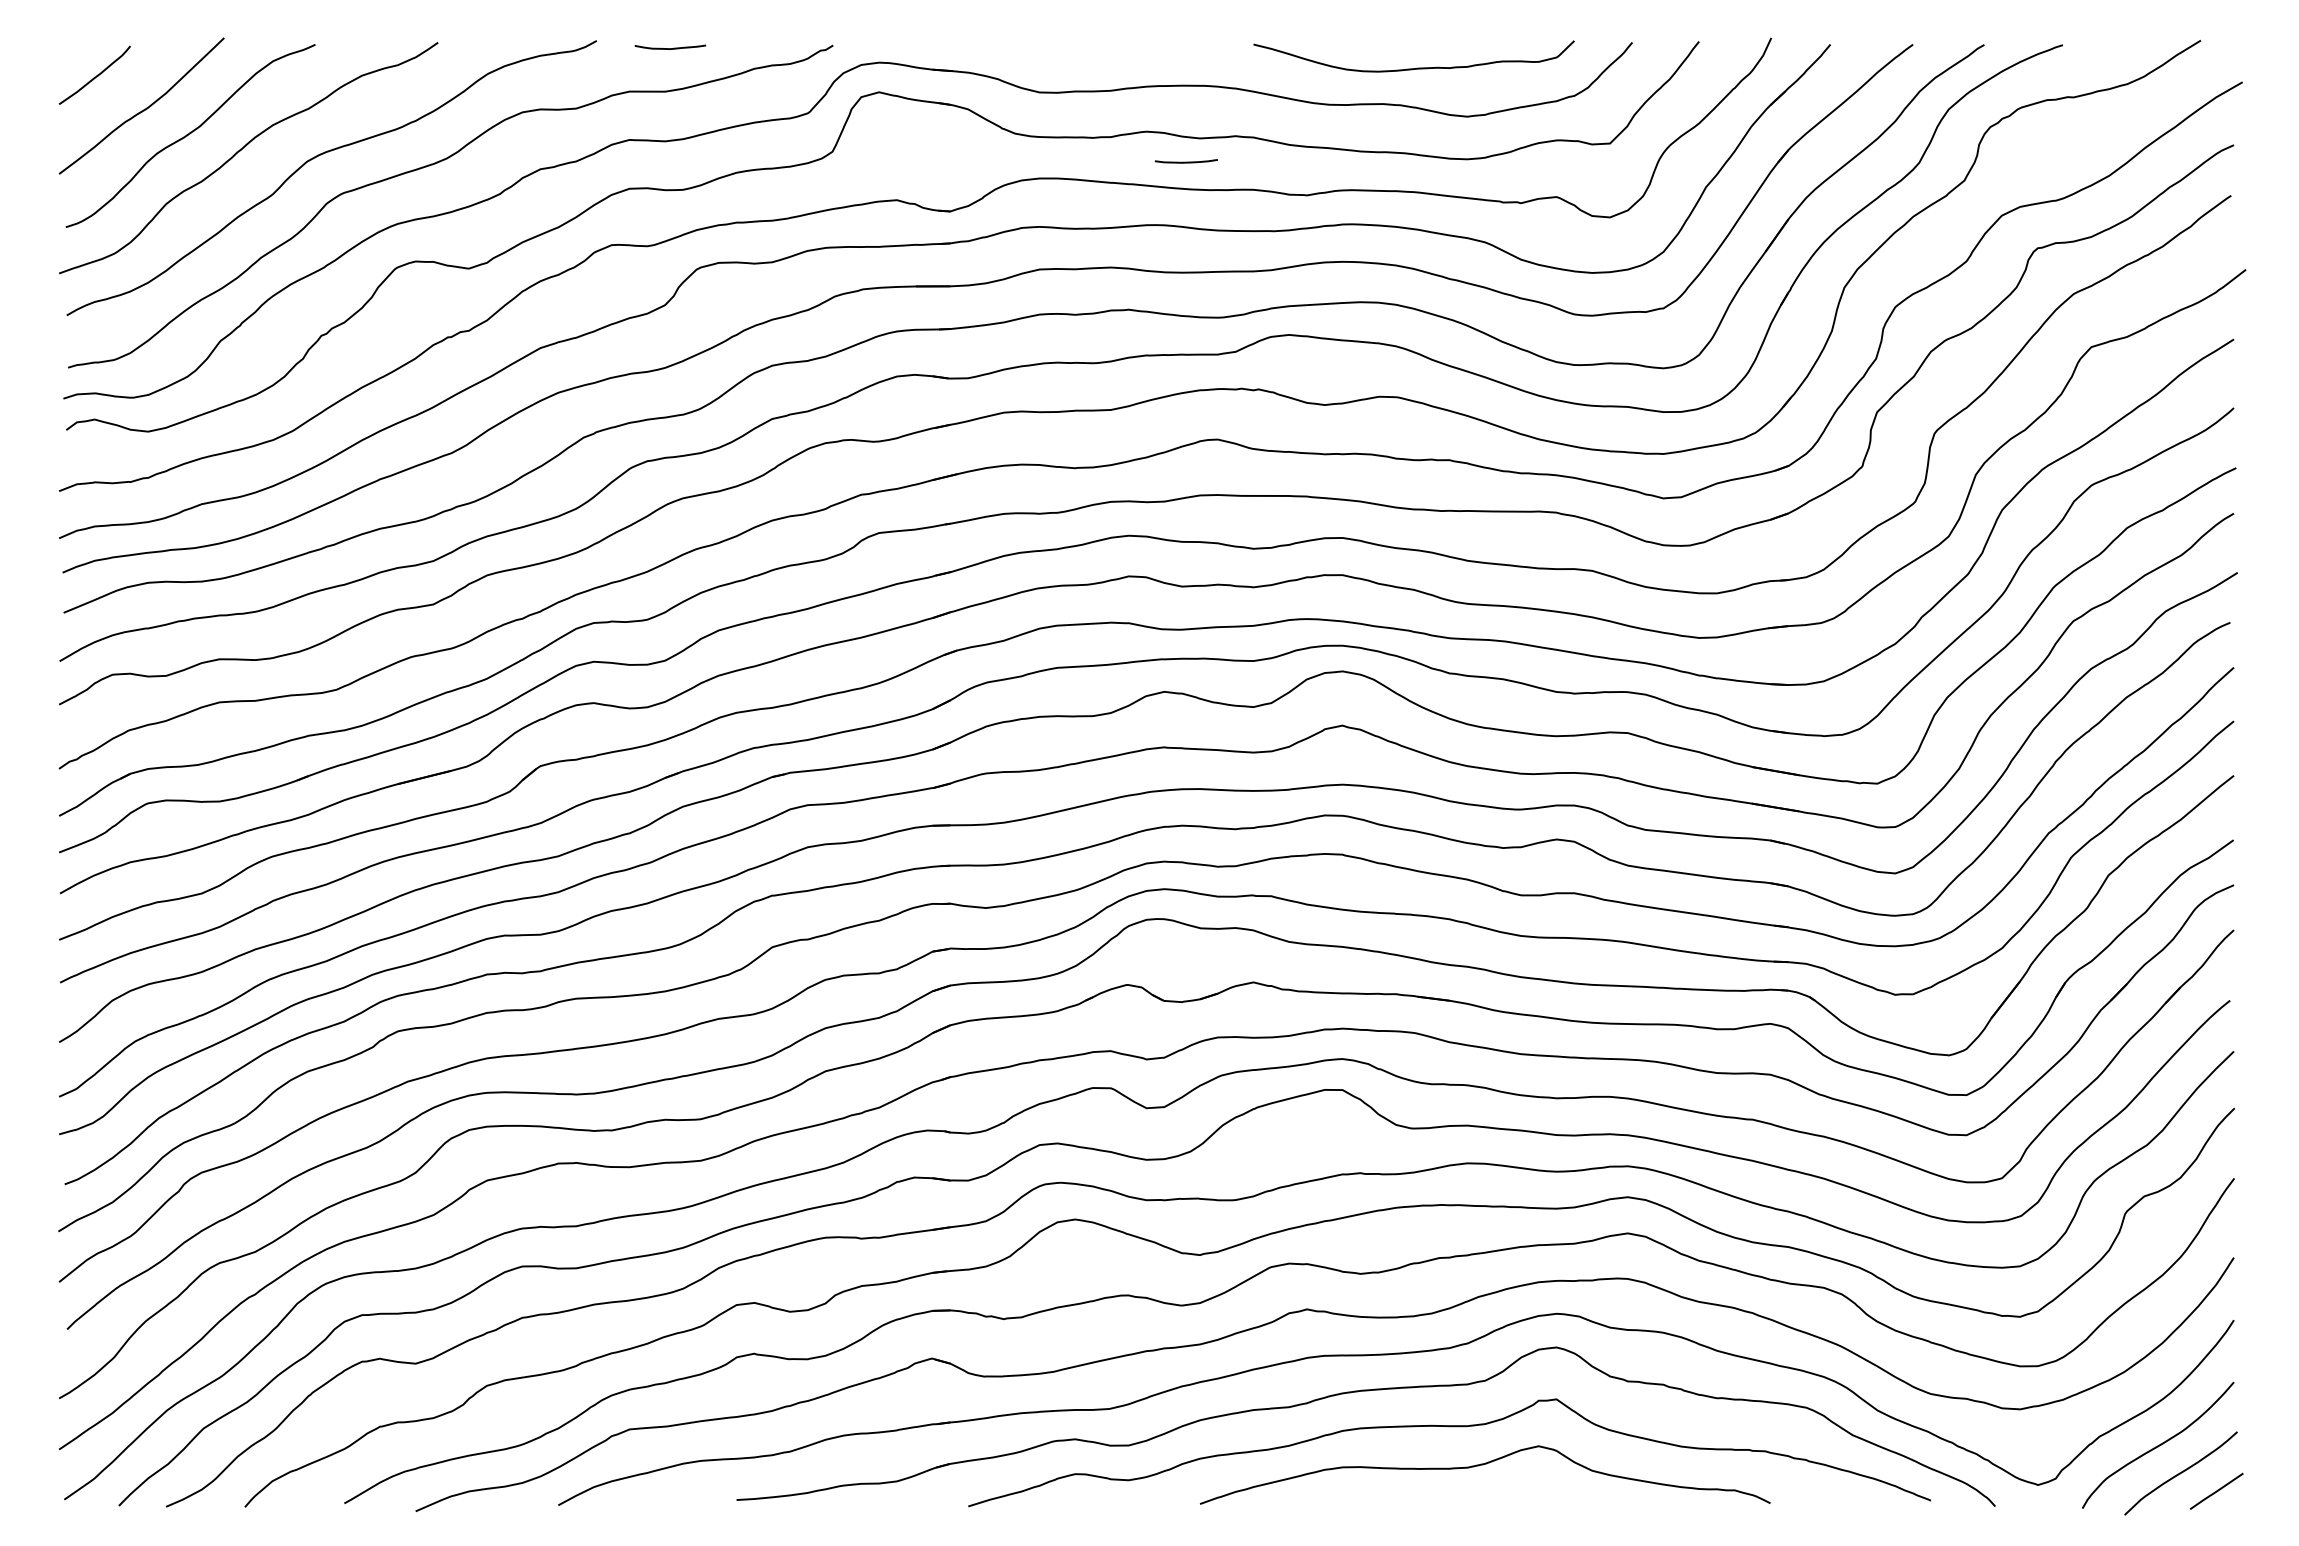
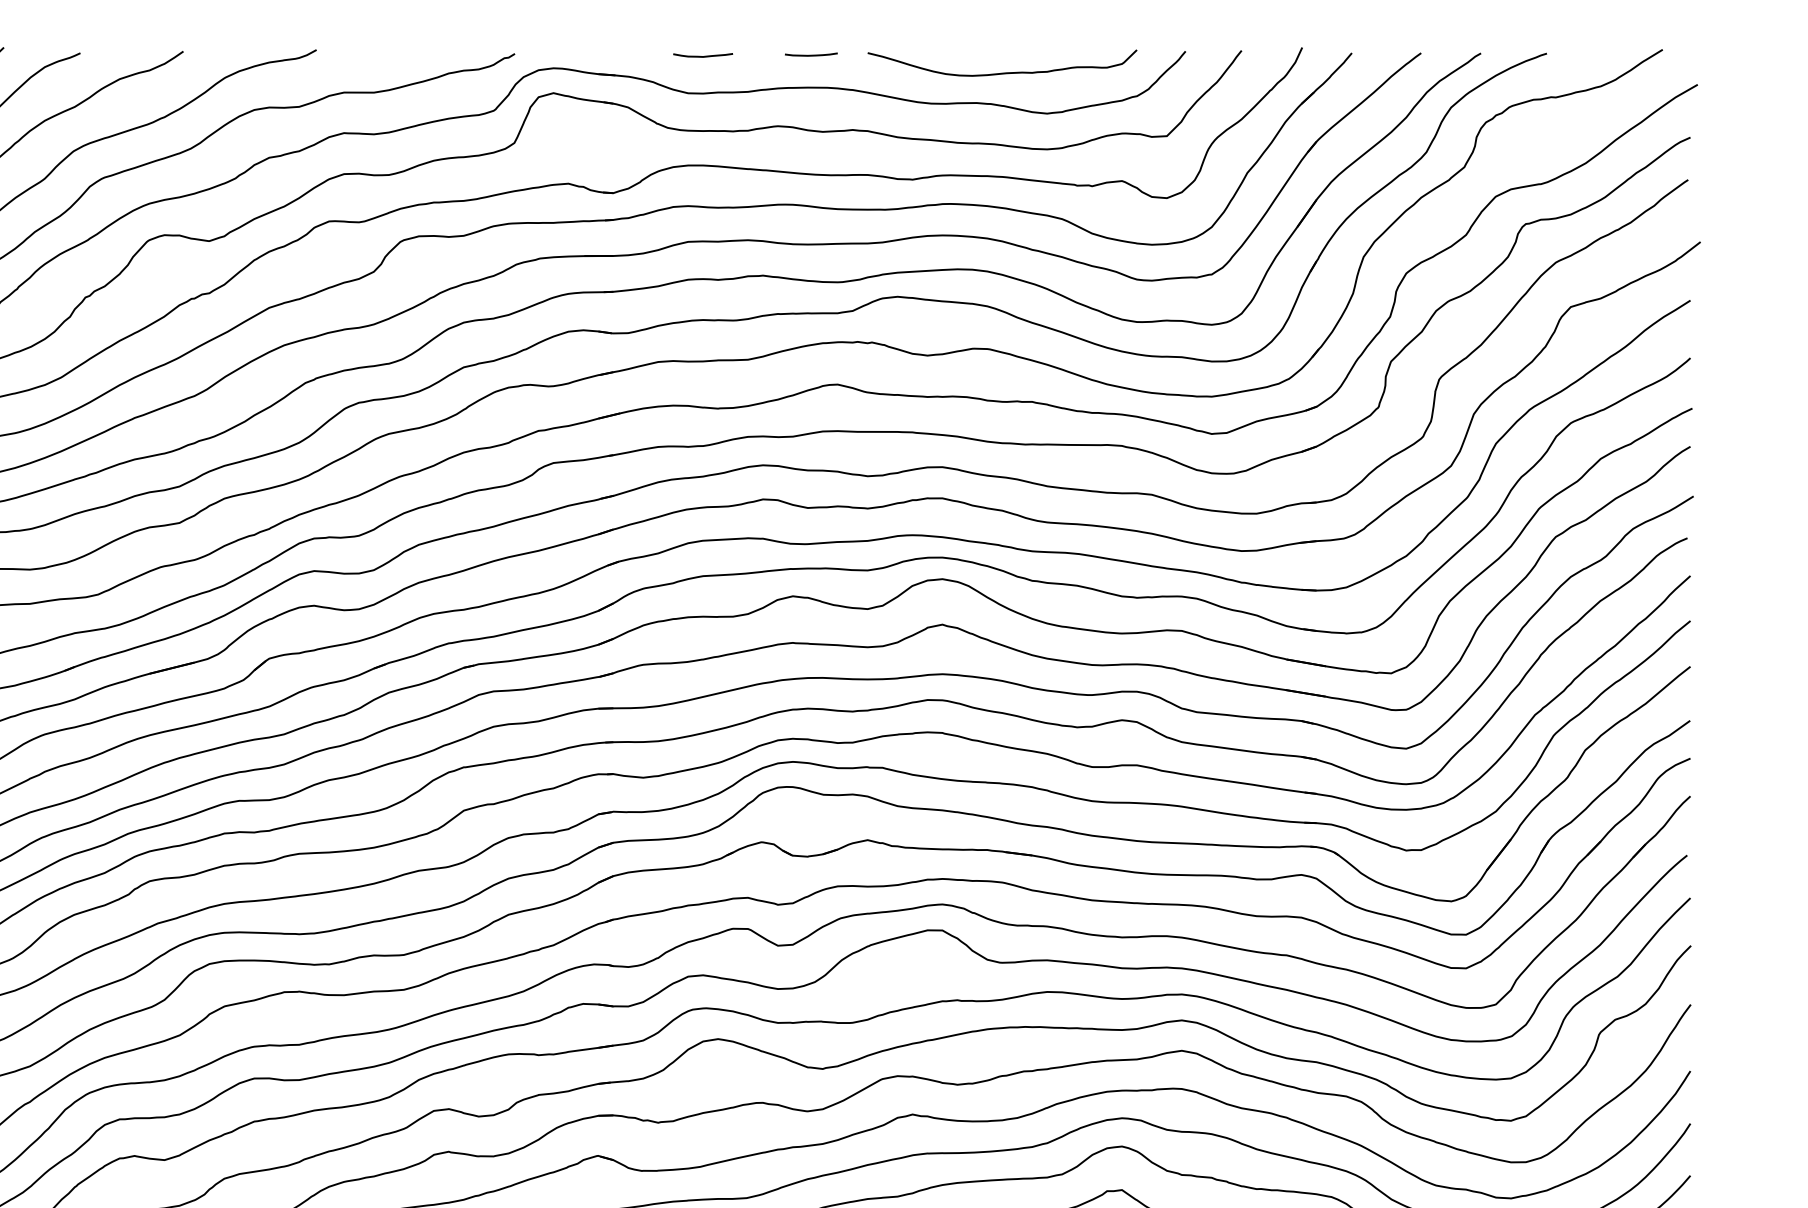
curve: (669, 48) -> (702, 56), moved
curve: (1185, 161) -> (810, 54), moved

